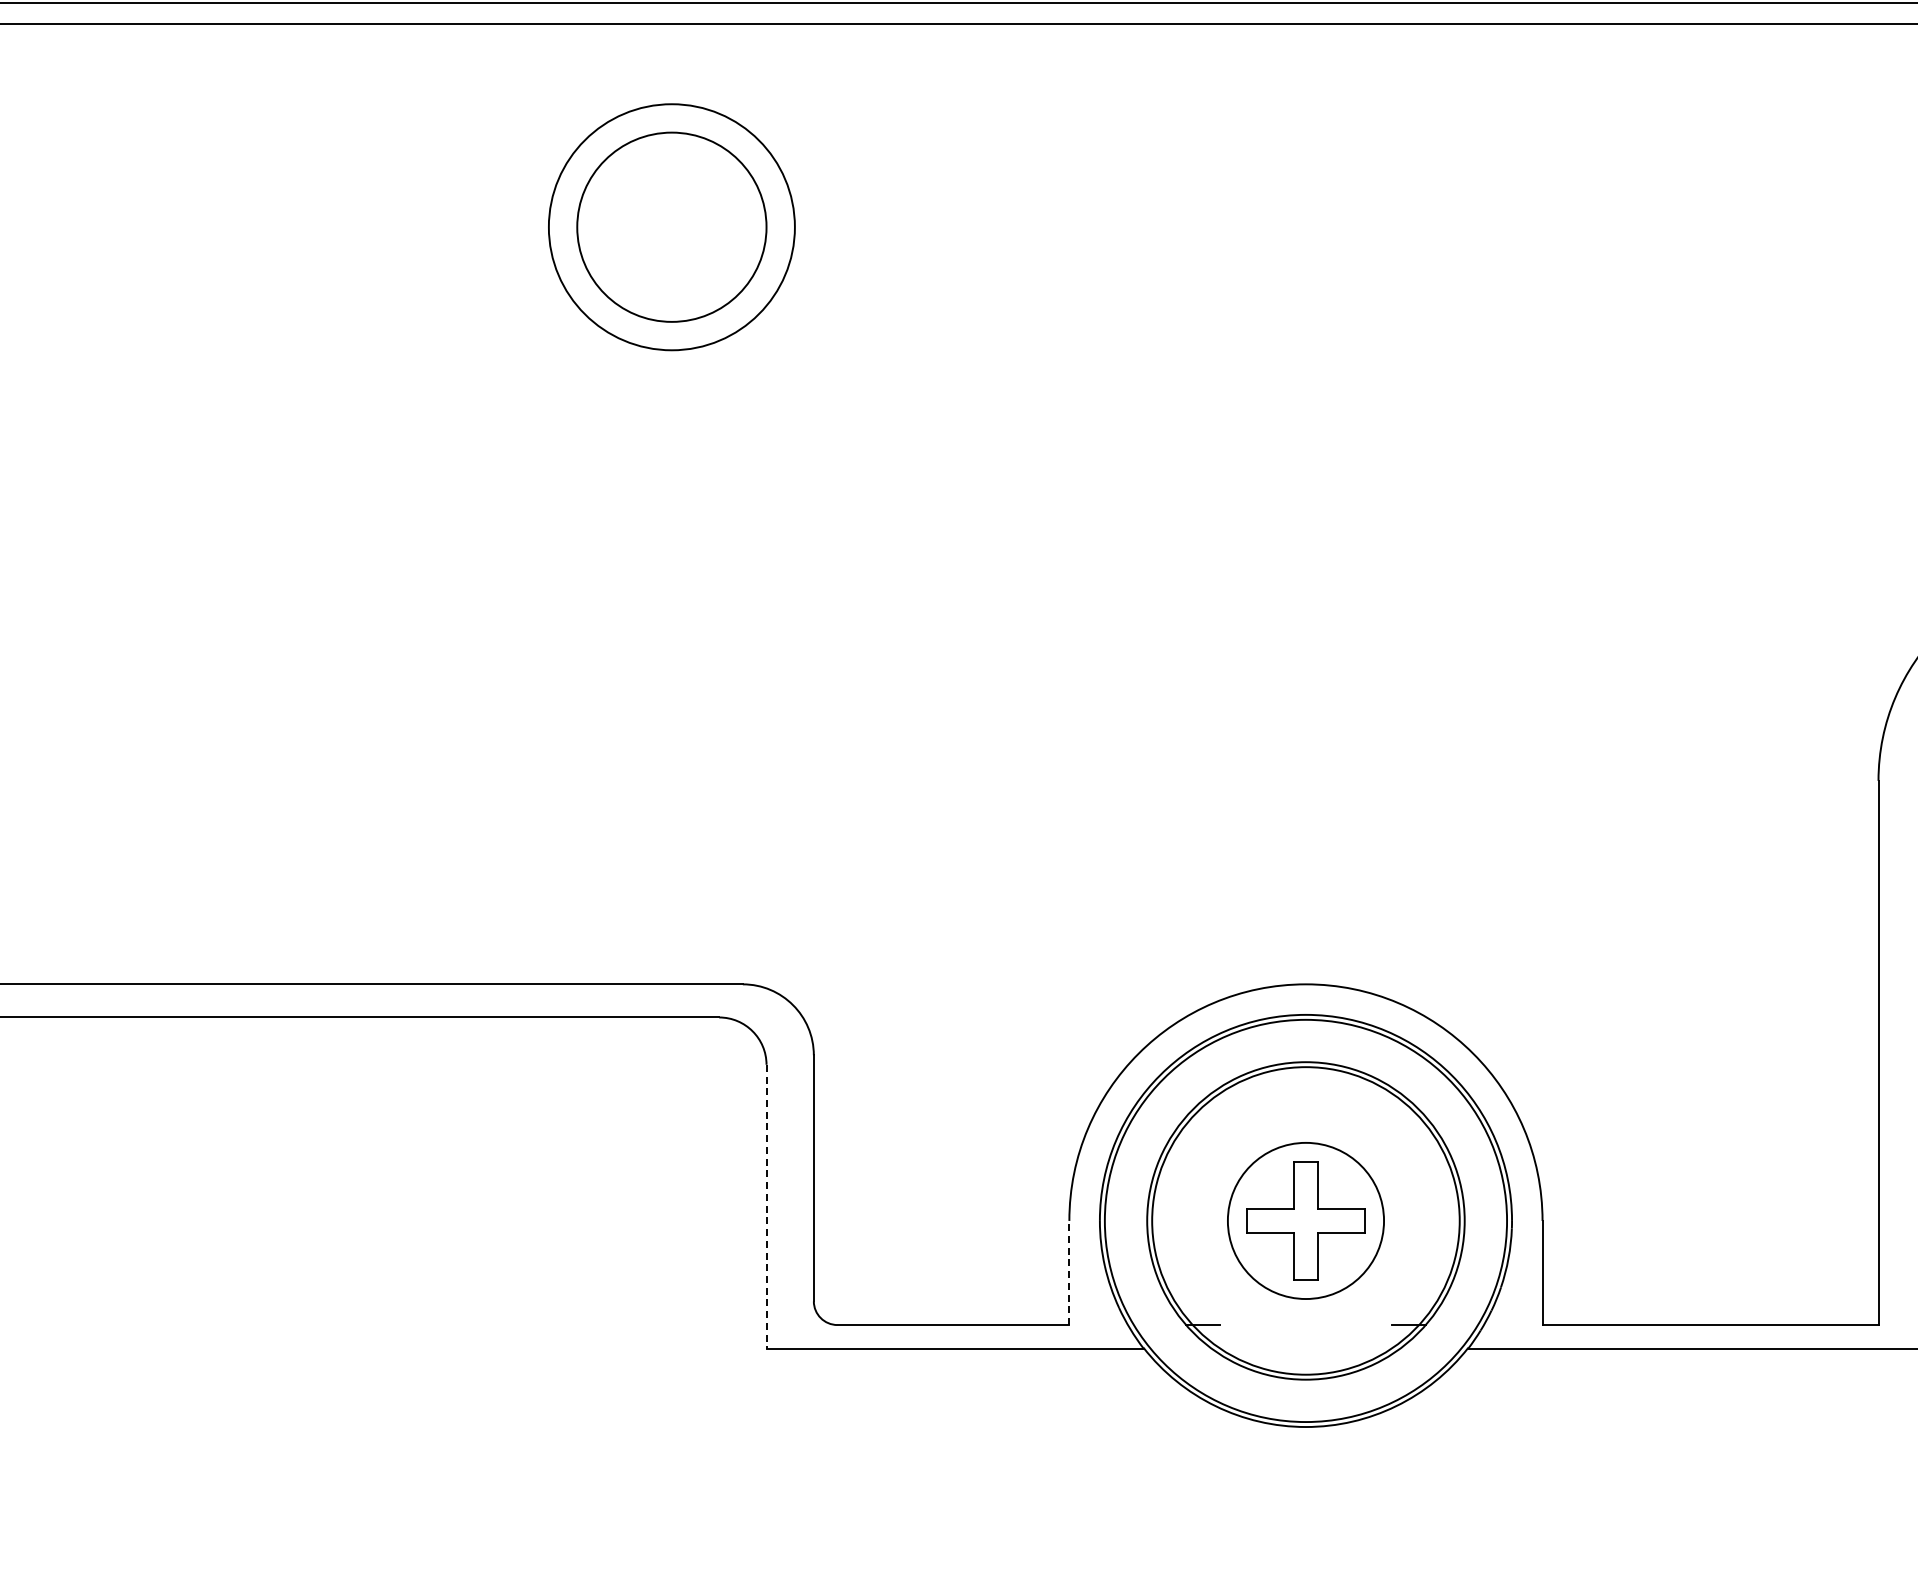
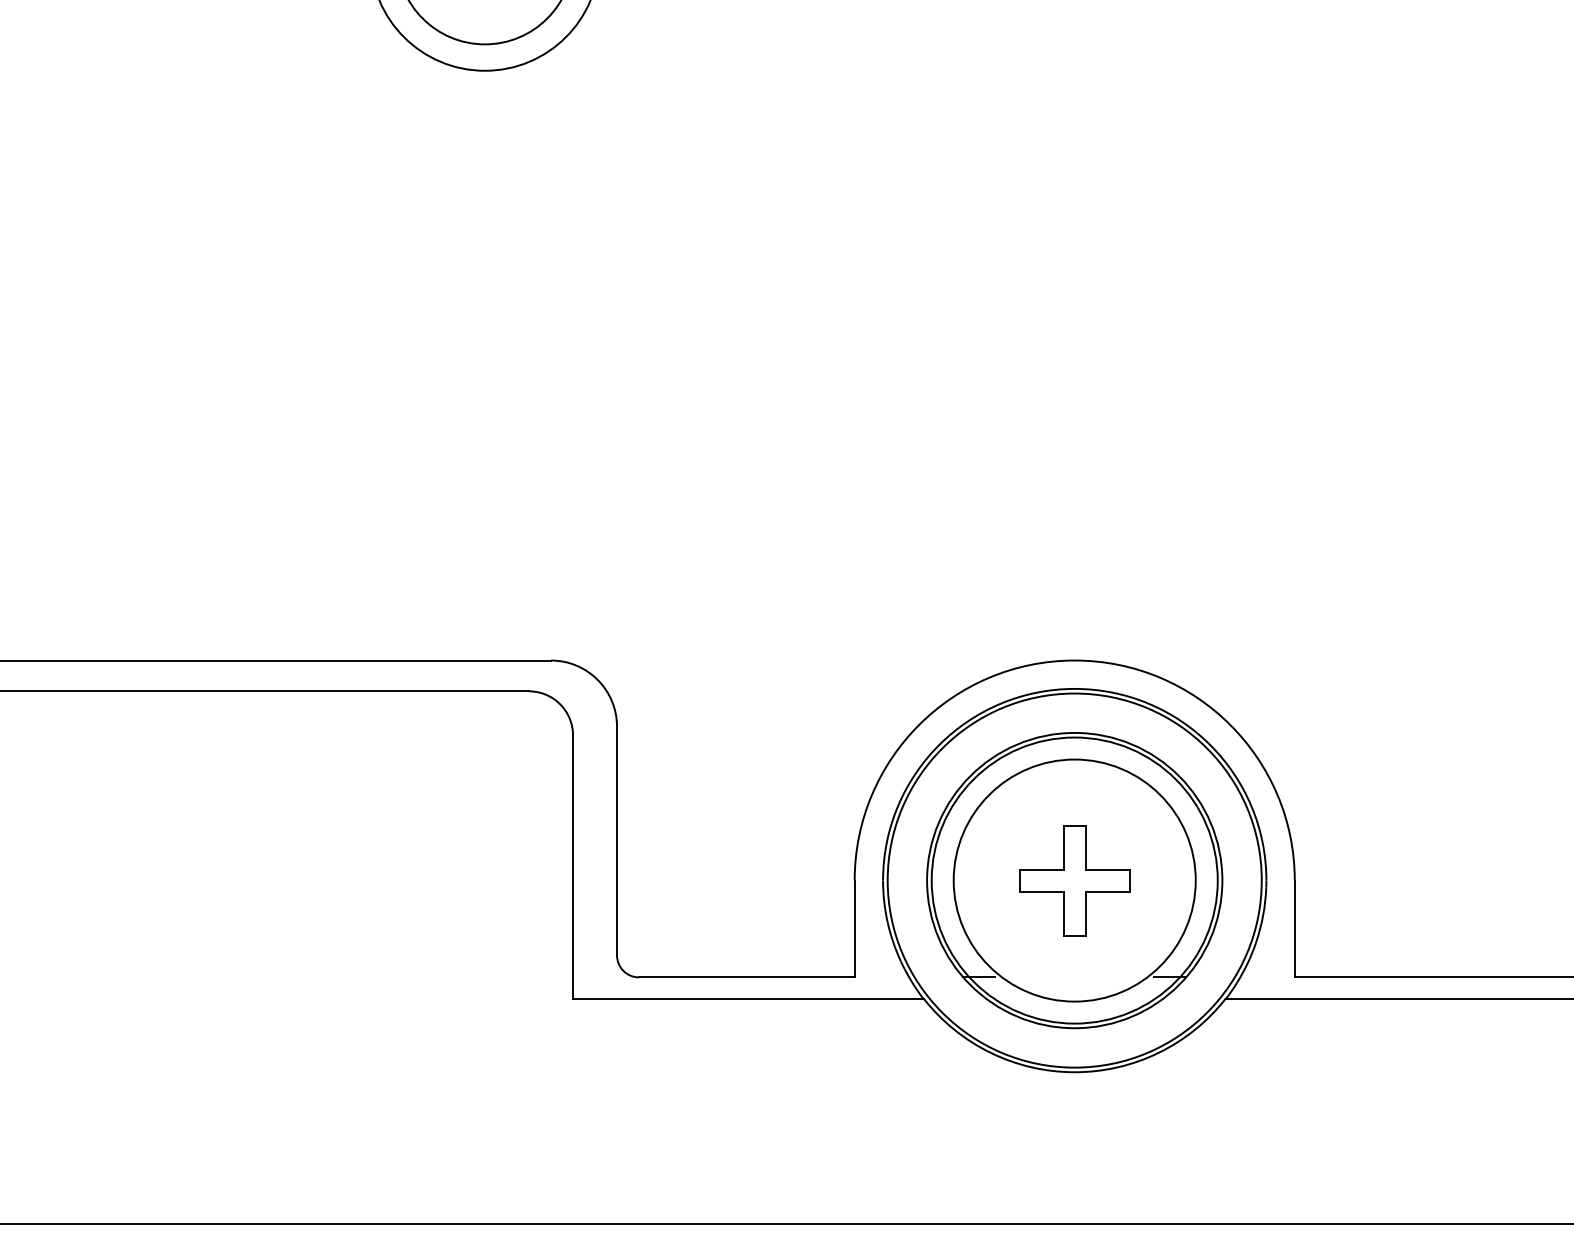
line: (766, 1206) -> (572, 867), dashed -> solid
circle: (1305, 1220) -> (1074, 880), size x1.67
line: (1069, 1272) -> (854, 928), dashed -> solid

